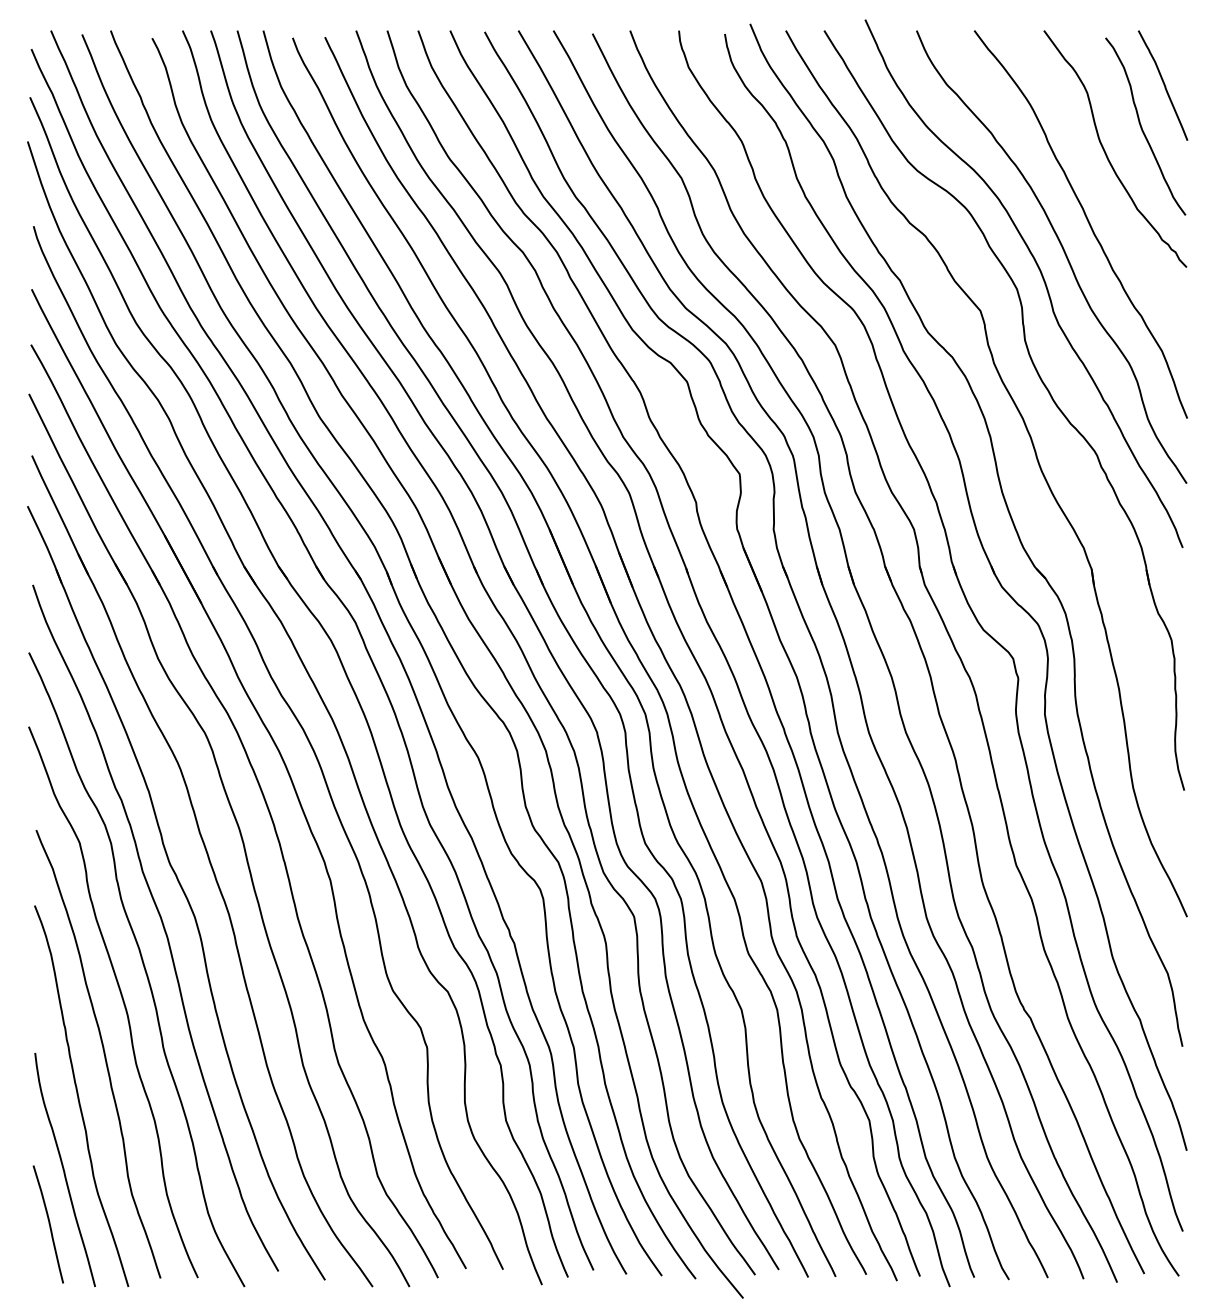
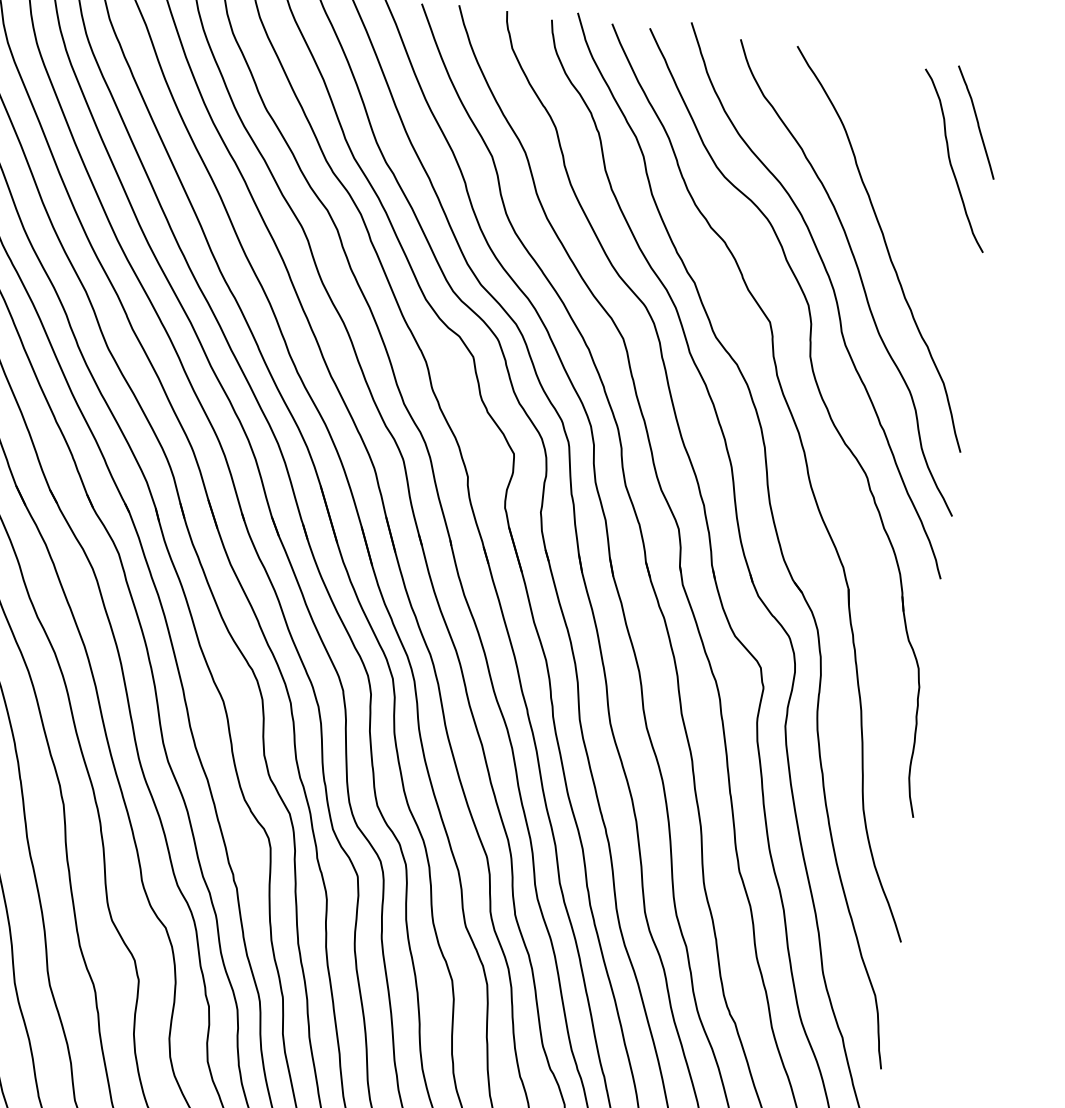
curve: (1106, 152) -> (912, 181), removed

